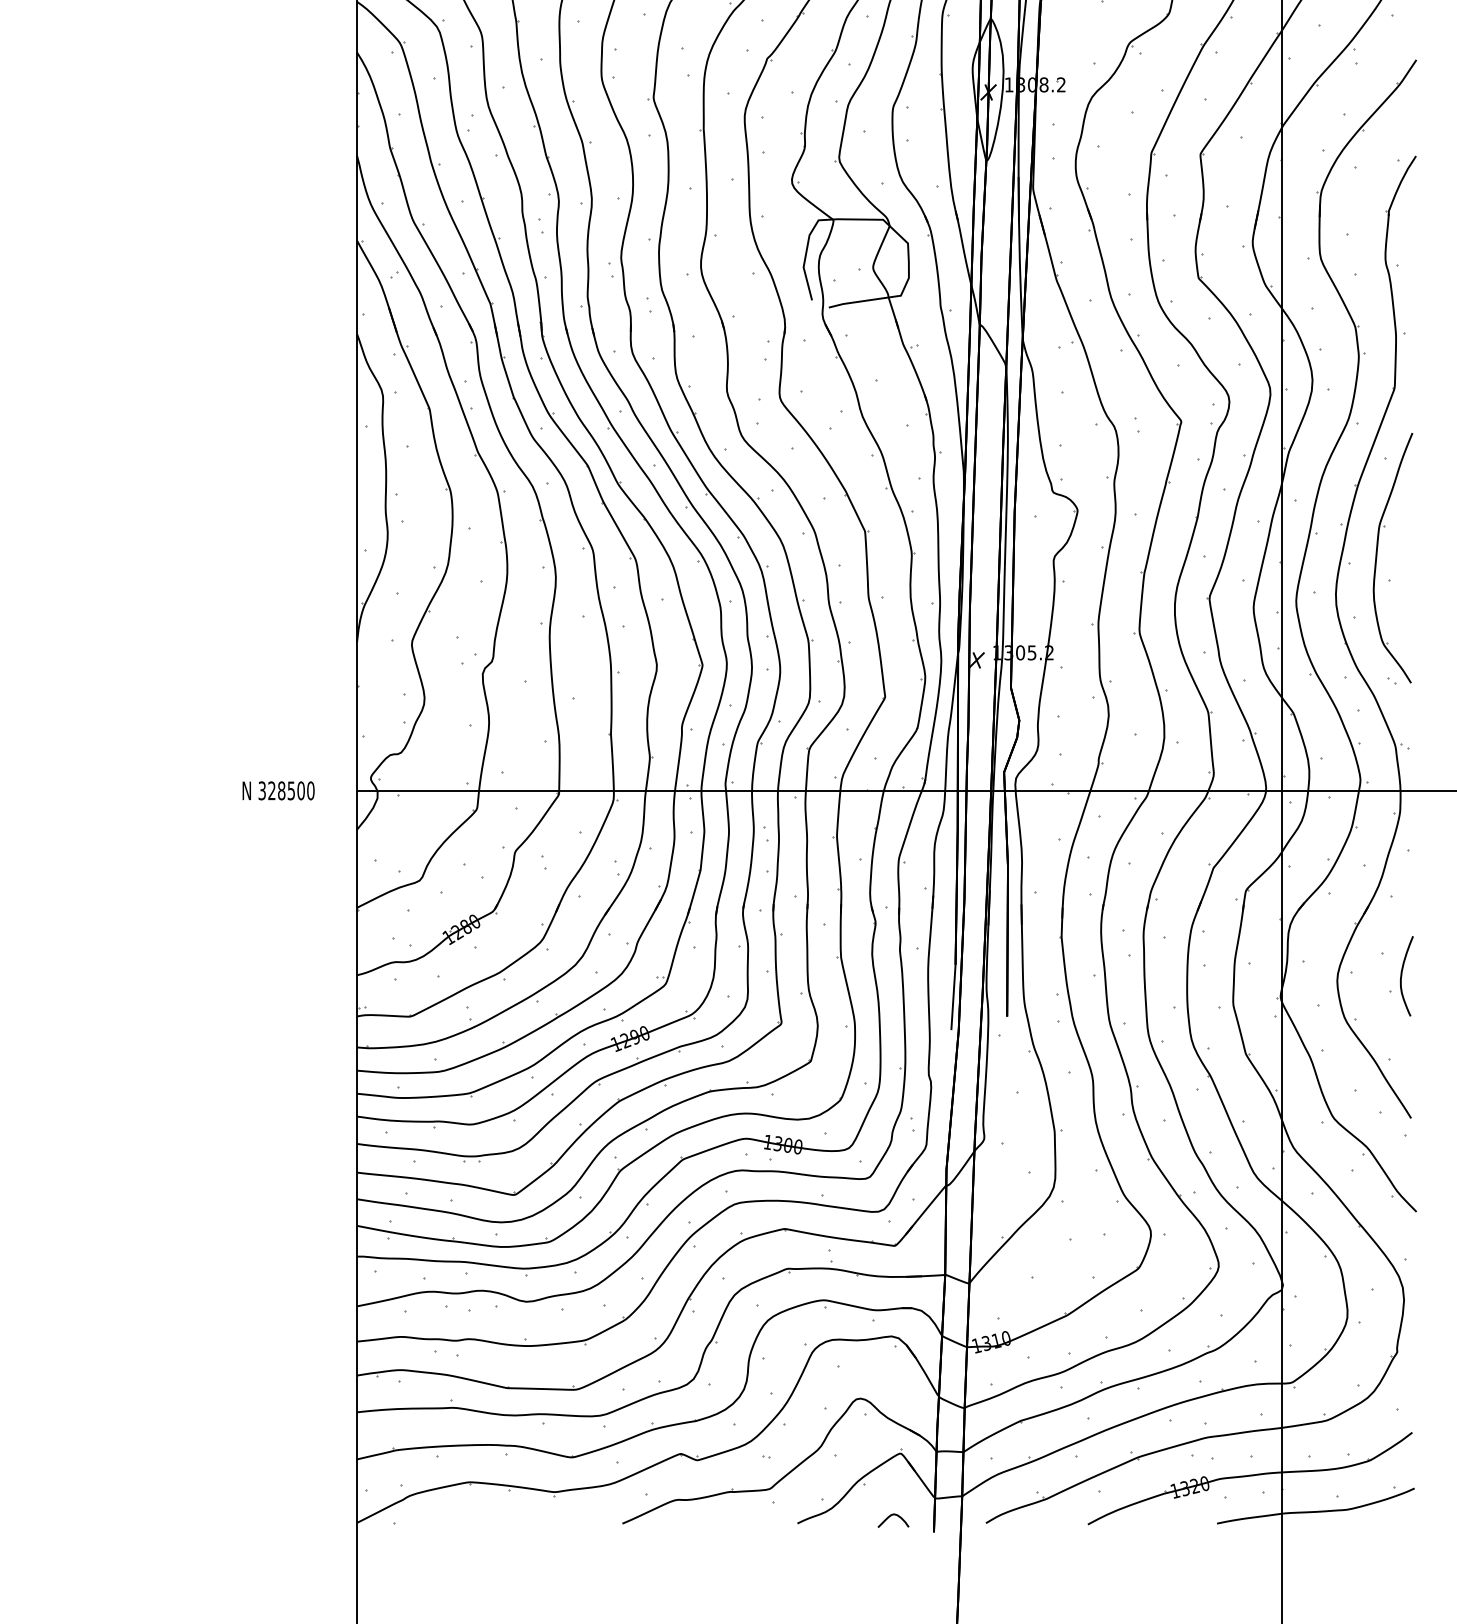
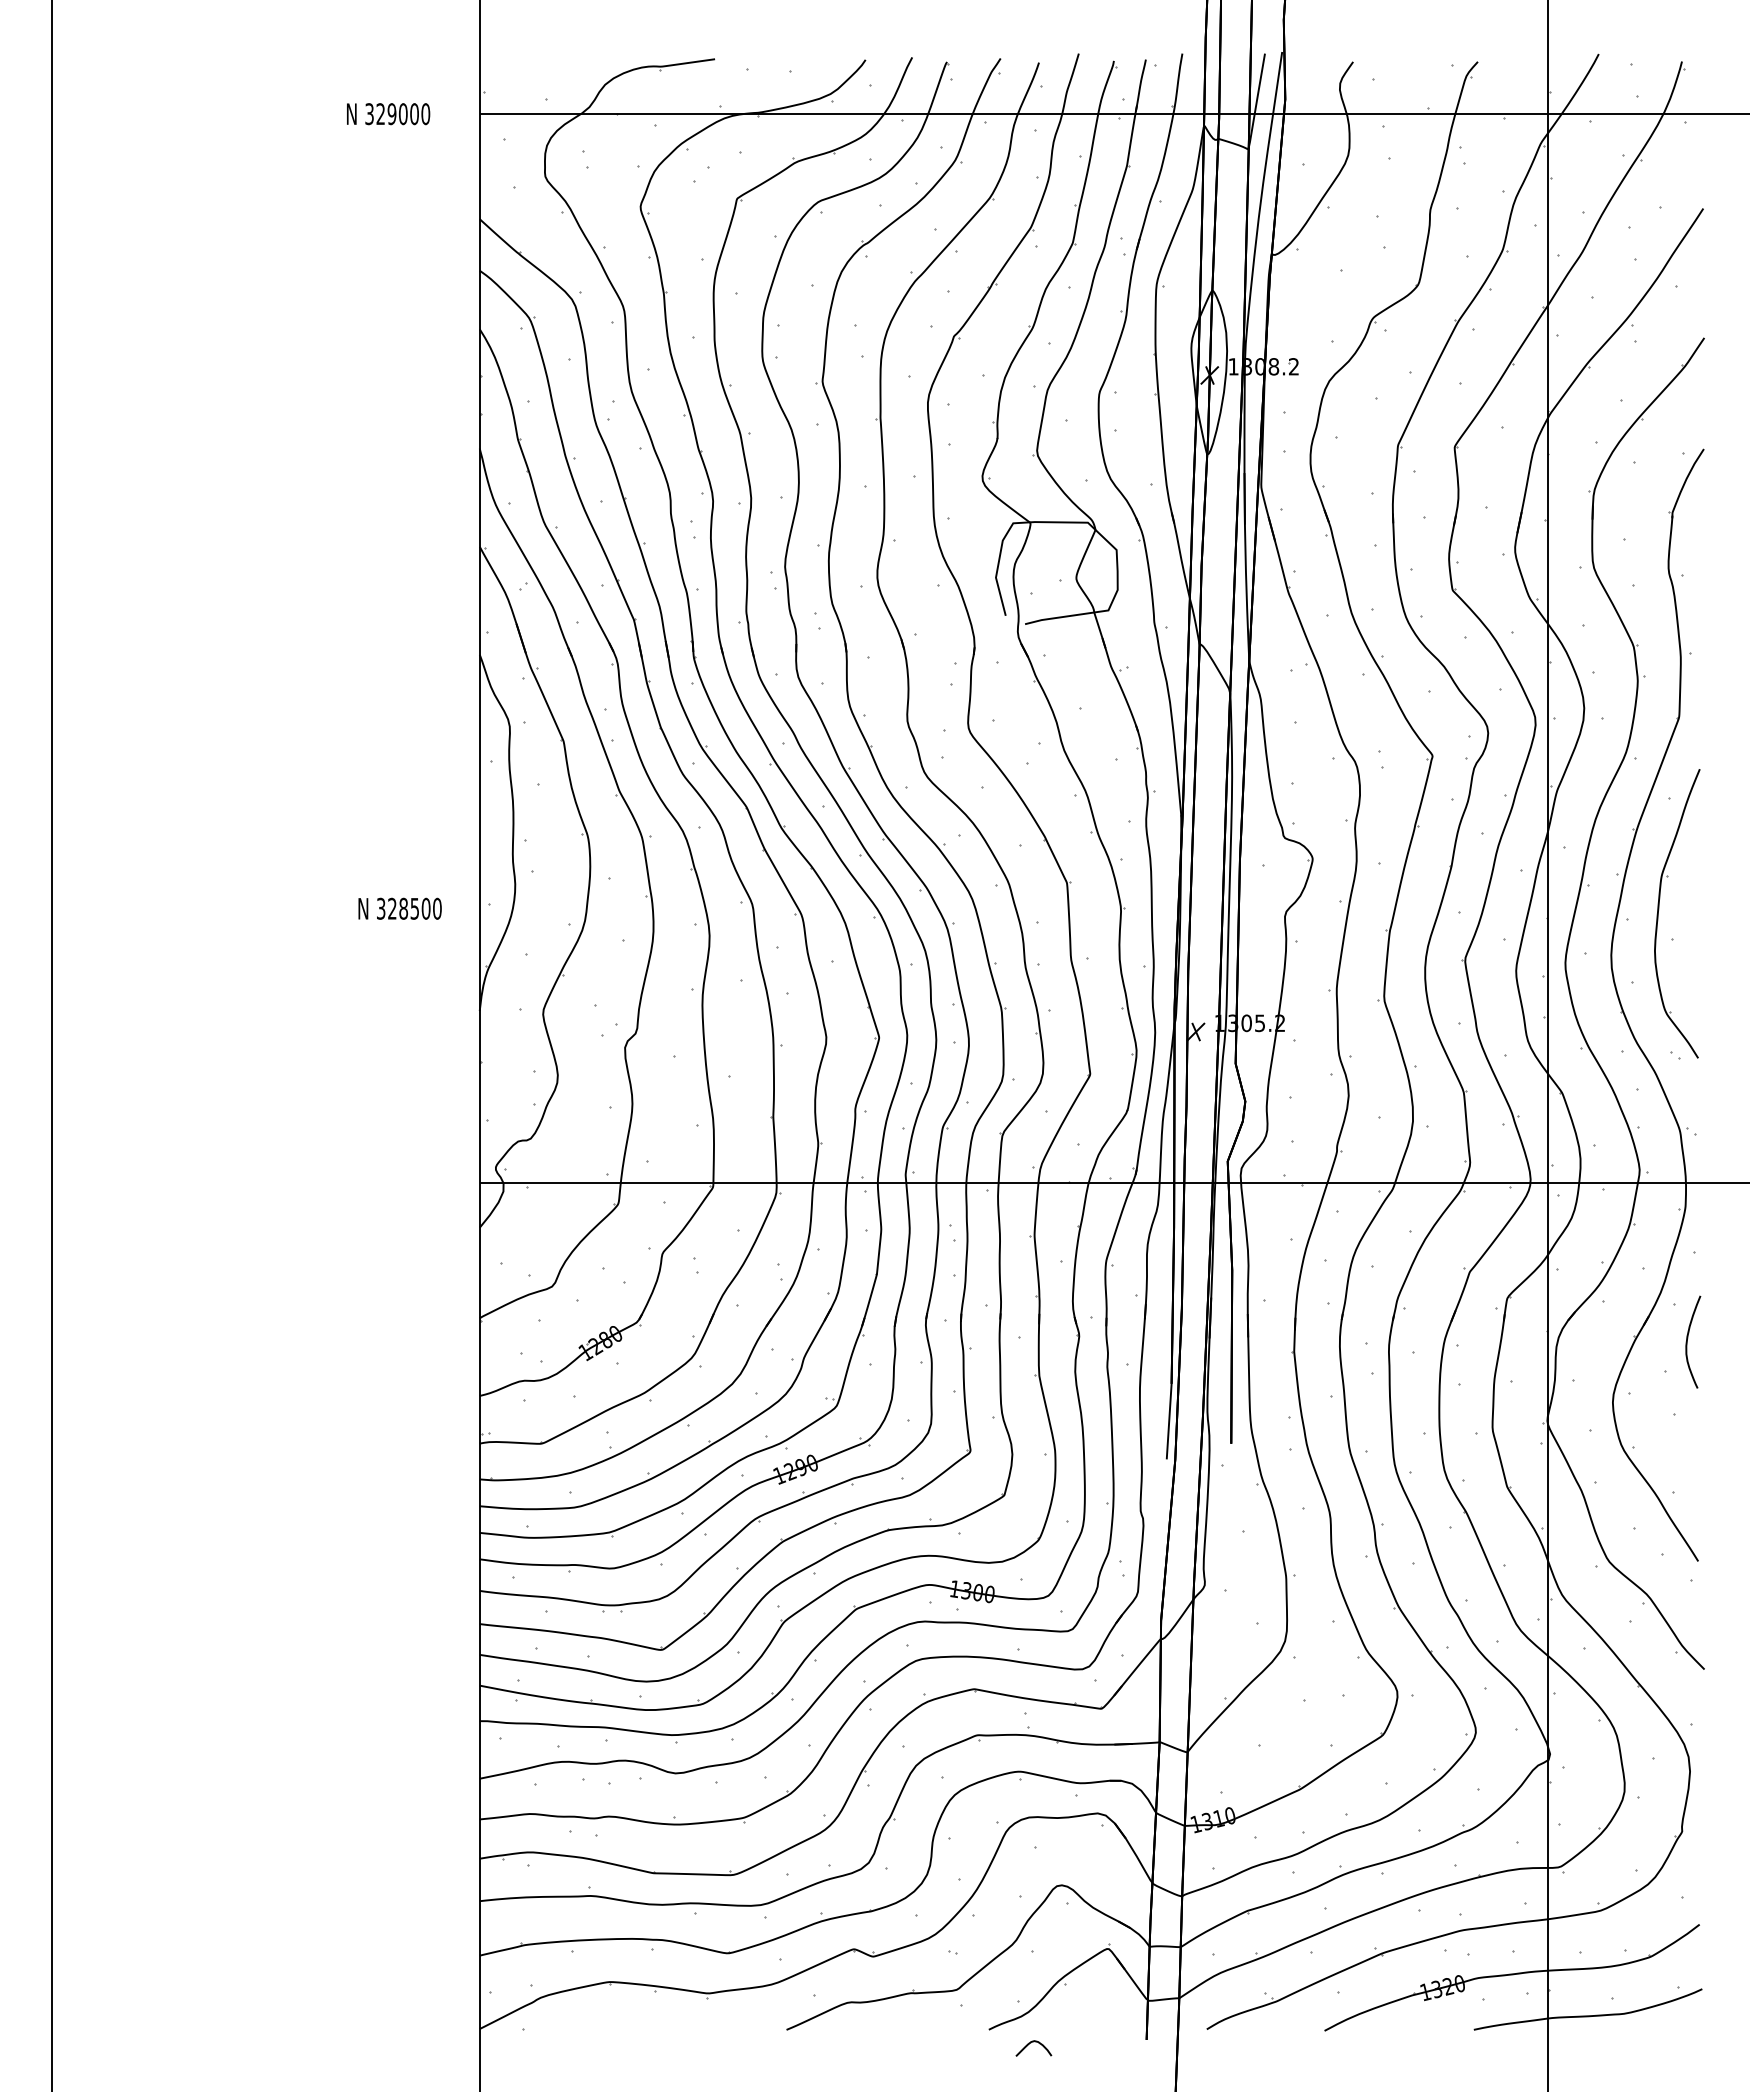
text: (278, 790) -> (399, 908), moved
curve: (1402, 973) -> (1688, 1338), moved
curve: (891, 1516) -> (1031, 2043), moved

